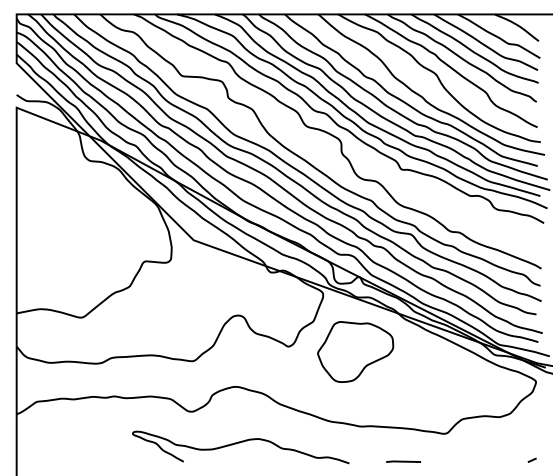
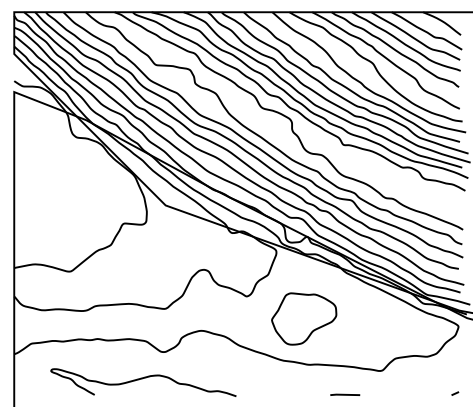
part: (355, 351) -> (304, 318), moved
curve: (239, 443) -> (142, 379), moved

